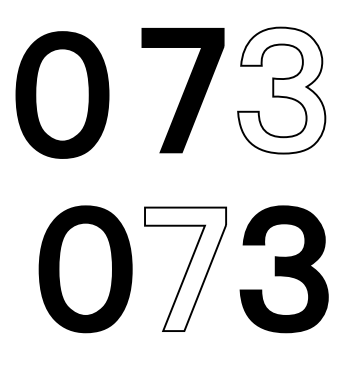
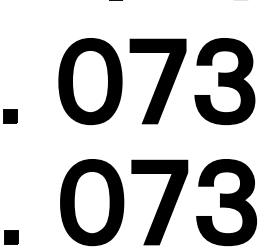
fill: (281, 90) -> (224, 81), added
part: (62, 94) -> (90, 81), moved
fill: (185, 269) -> (159, 202), added

